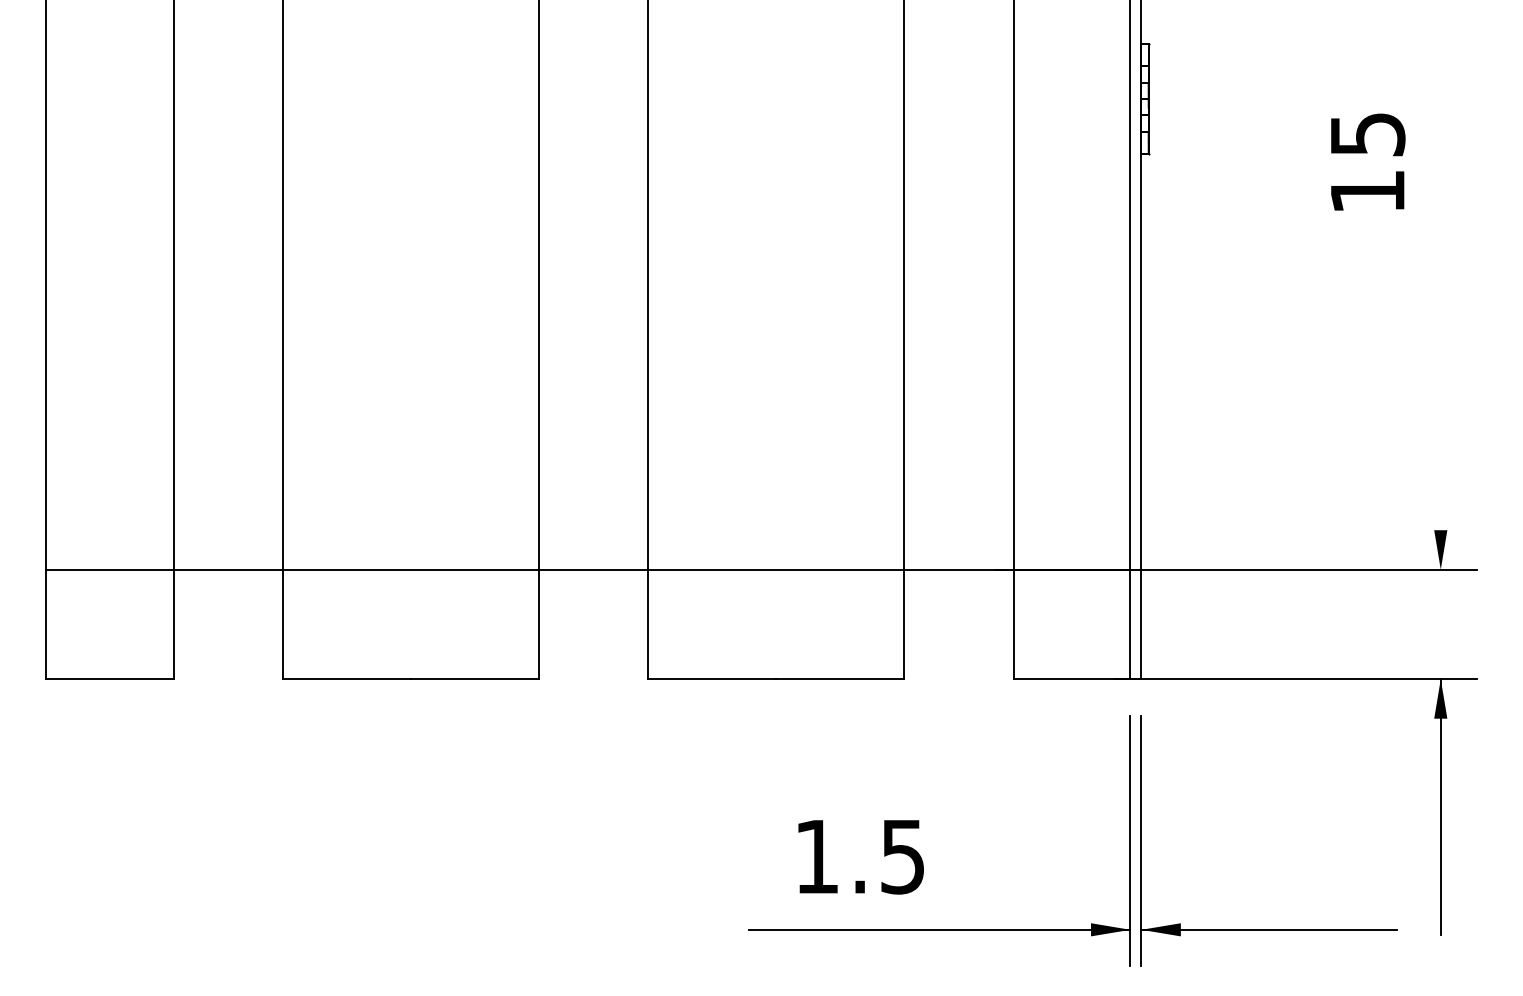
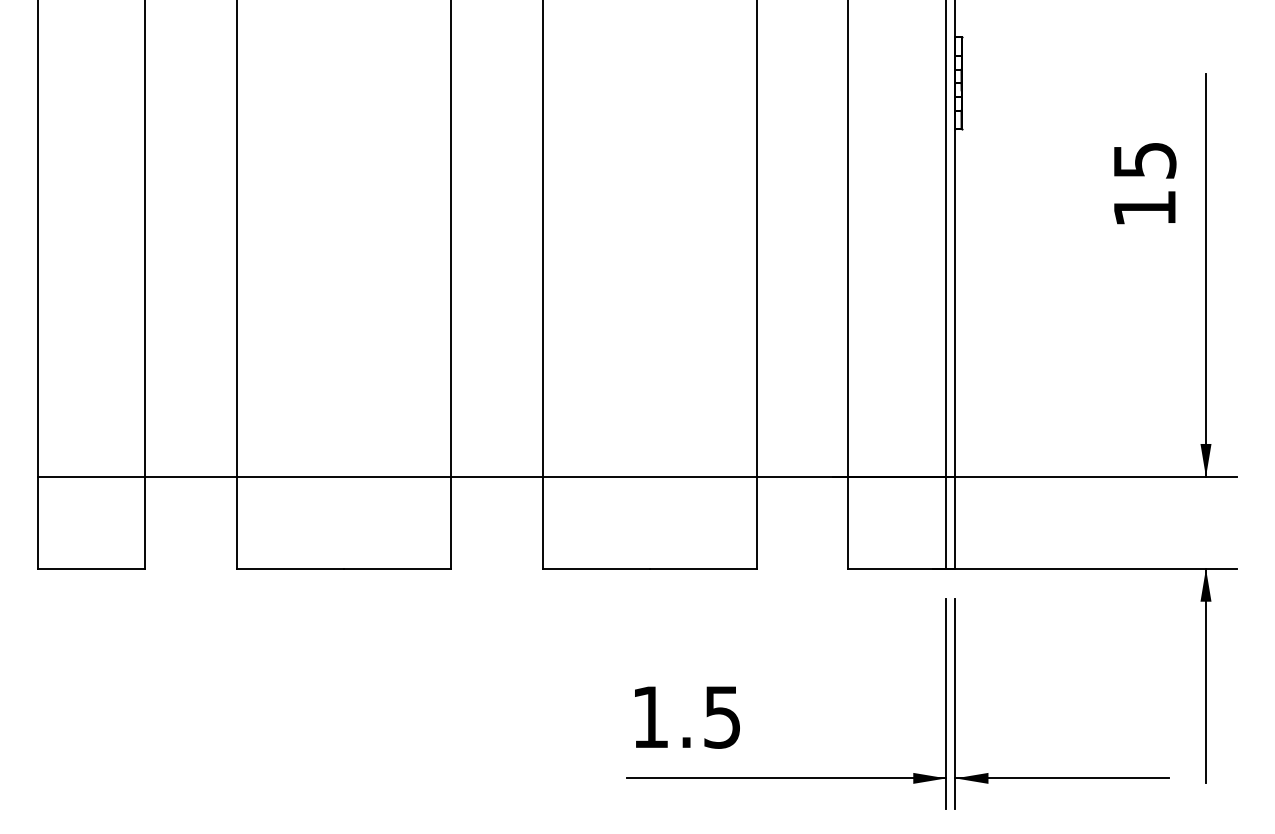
text: (1368, 161) -> (1145, 183), moved
line: (1440, 328) -> (1205, 275), added
text: (860, 857) -> (686, 717), moved

